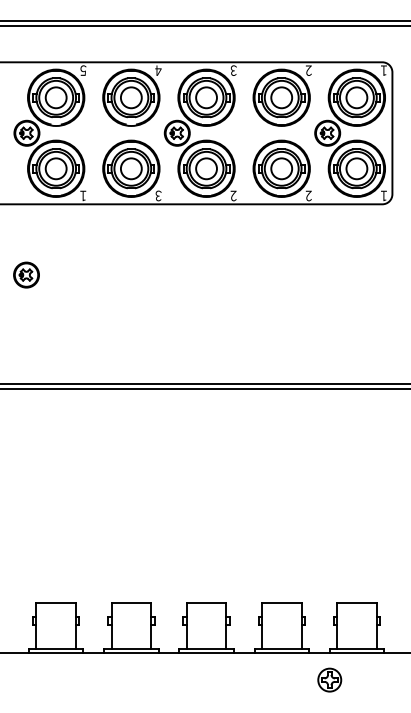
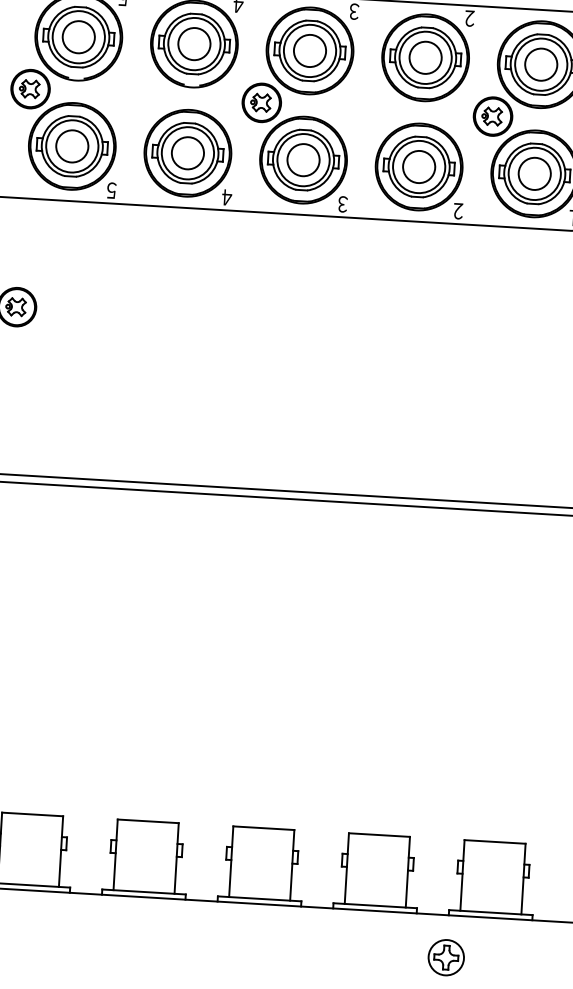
text: (83, 195) -> (111, 189), １ -> ５
text: (158, 195) -> (227, 196), ３ -> ４
text: (233, 195) -> (342, 203), ２ -> ３

